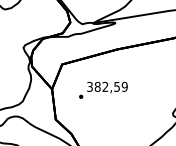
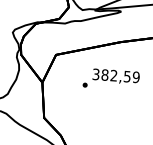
text: (103, 89) -> (111, 78), moved

